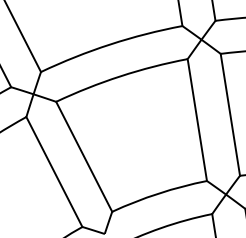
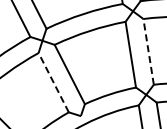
line: (230, 114) -> (148, 51), solid -> dashed
line: (53, 171) -> (53, 82), solid -> dashed

